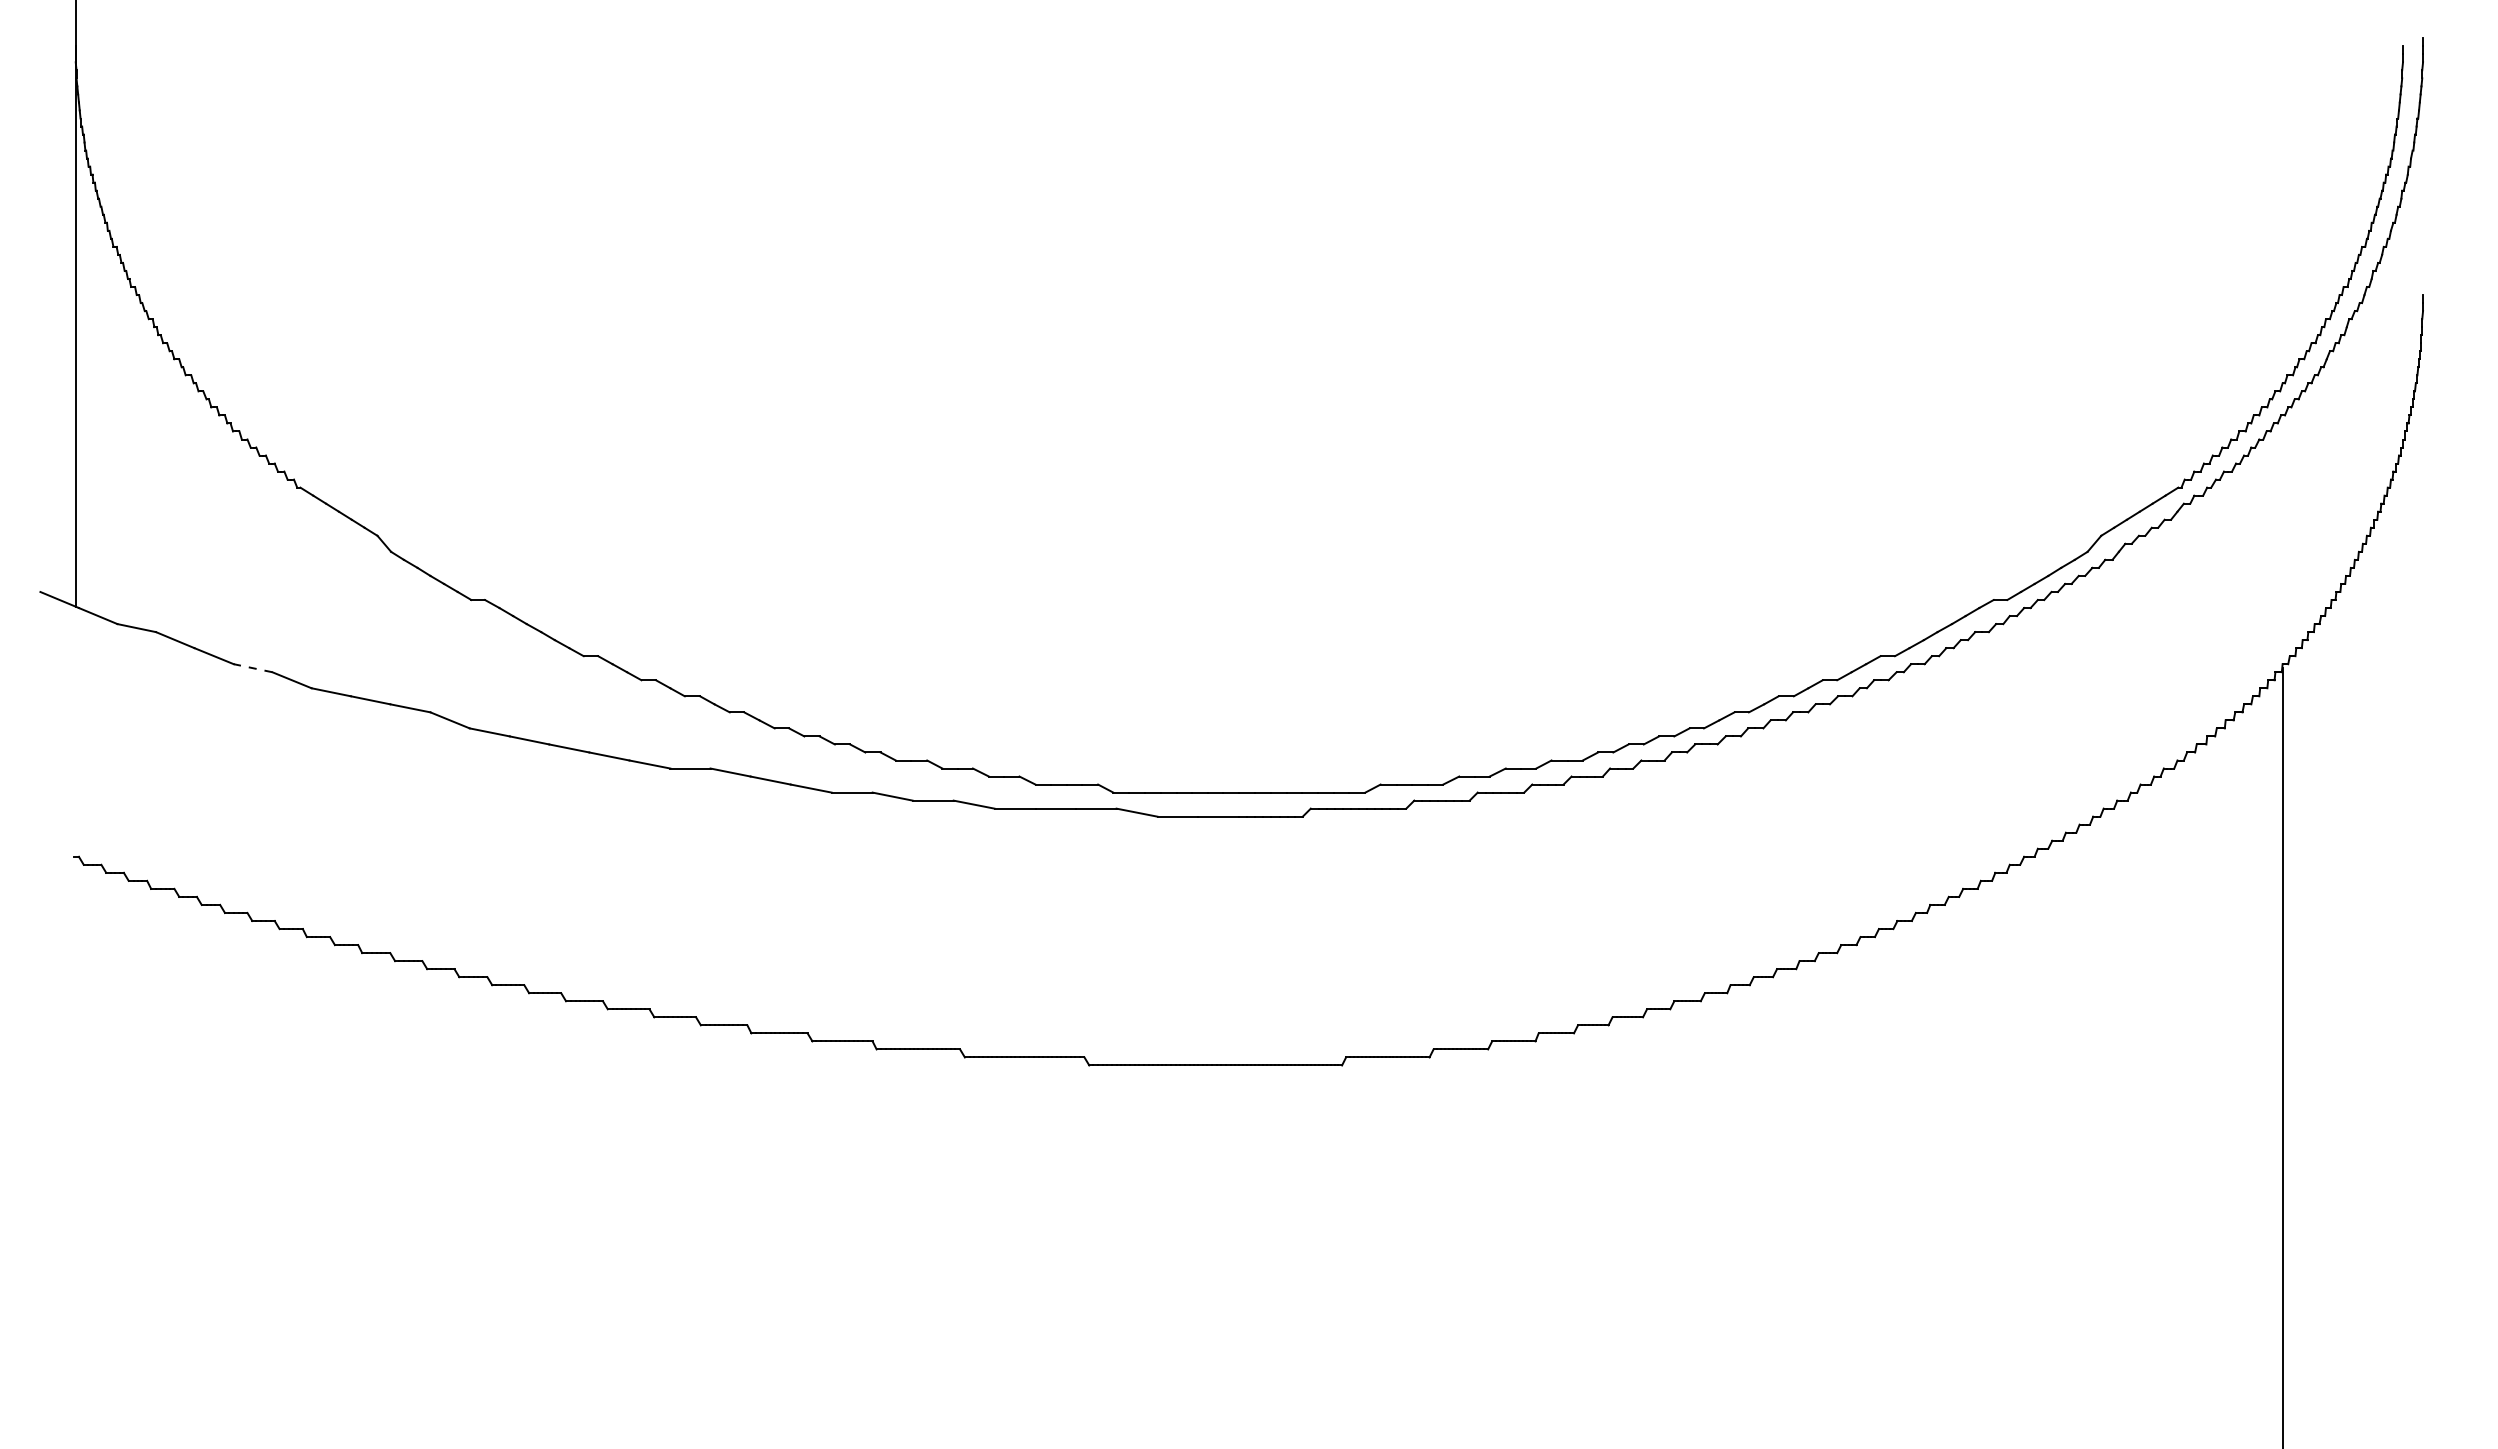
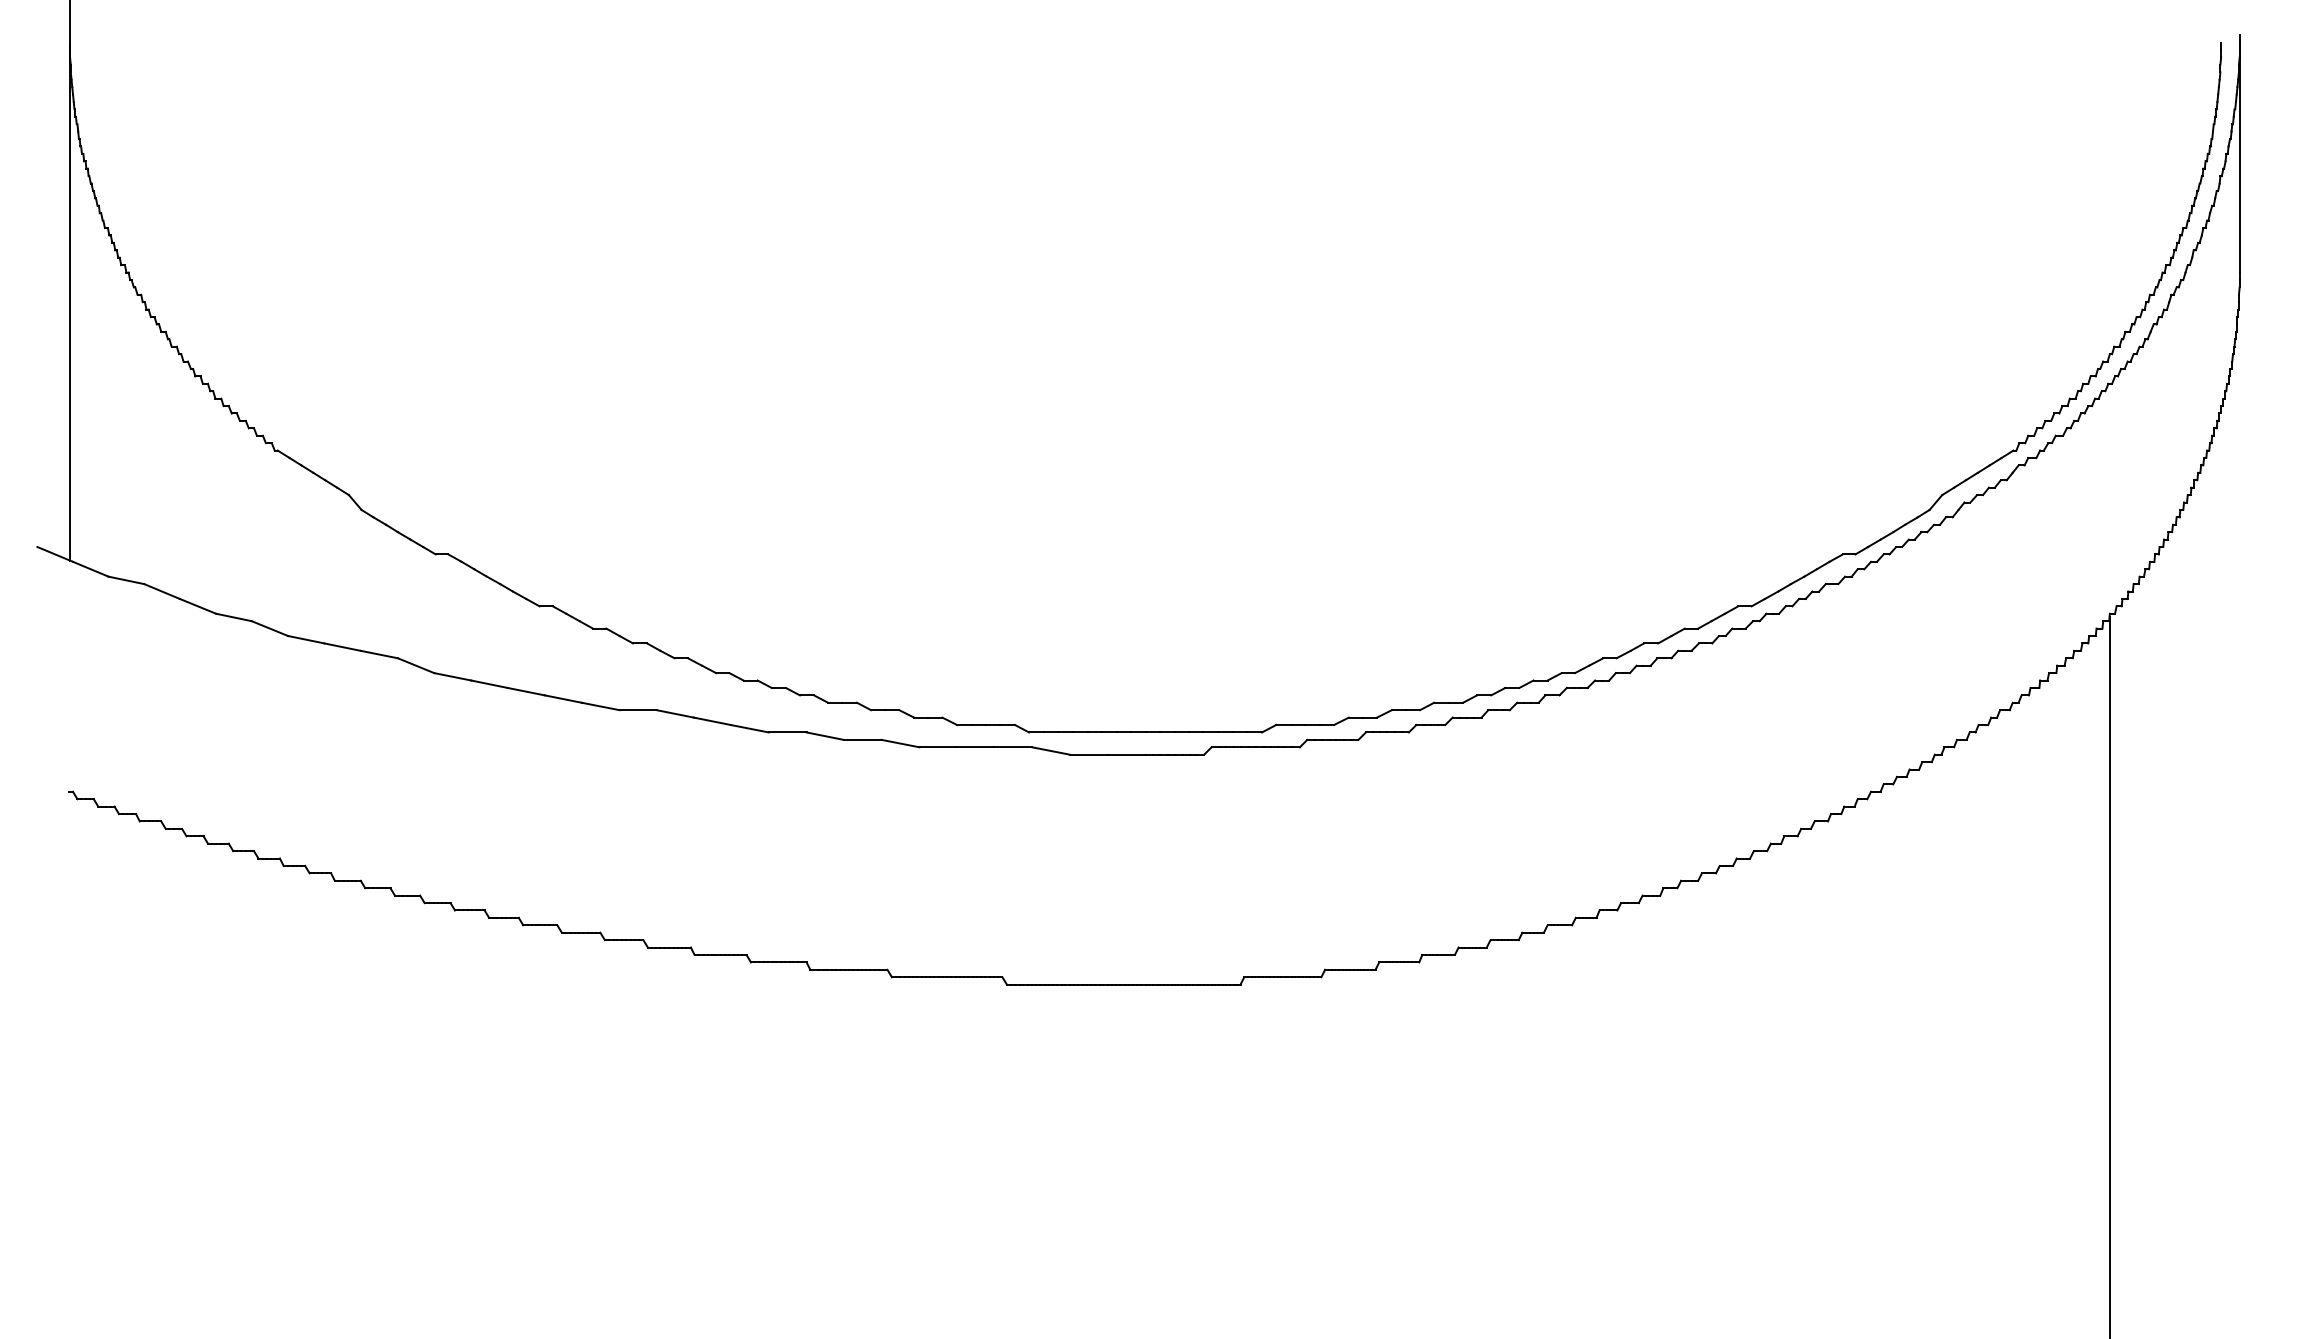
line: (2423, 168) -> (2240, 155), added
line: (253, 668) -> (234, 617), dashed -> solid

